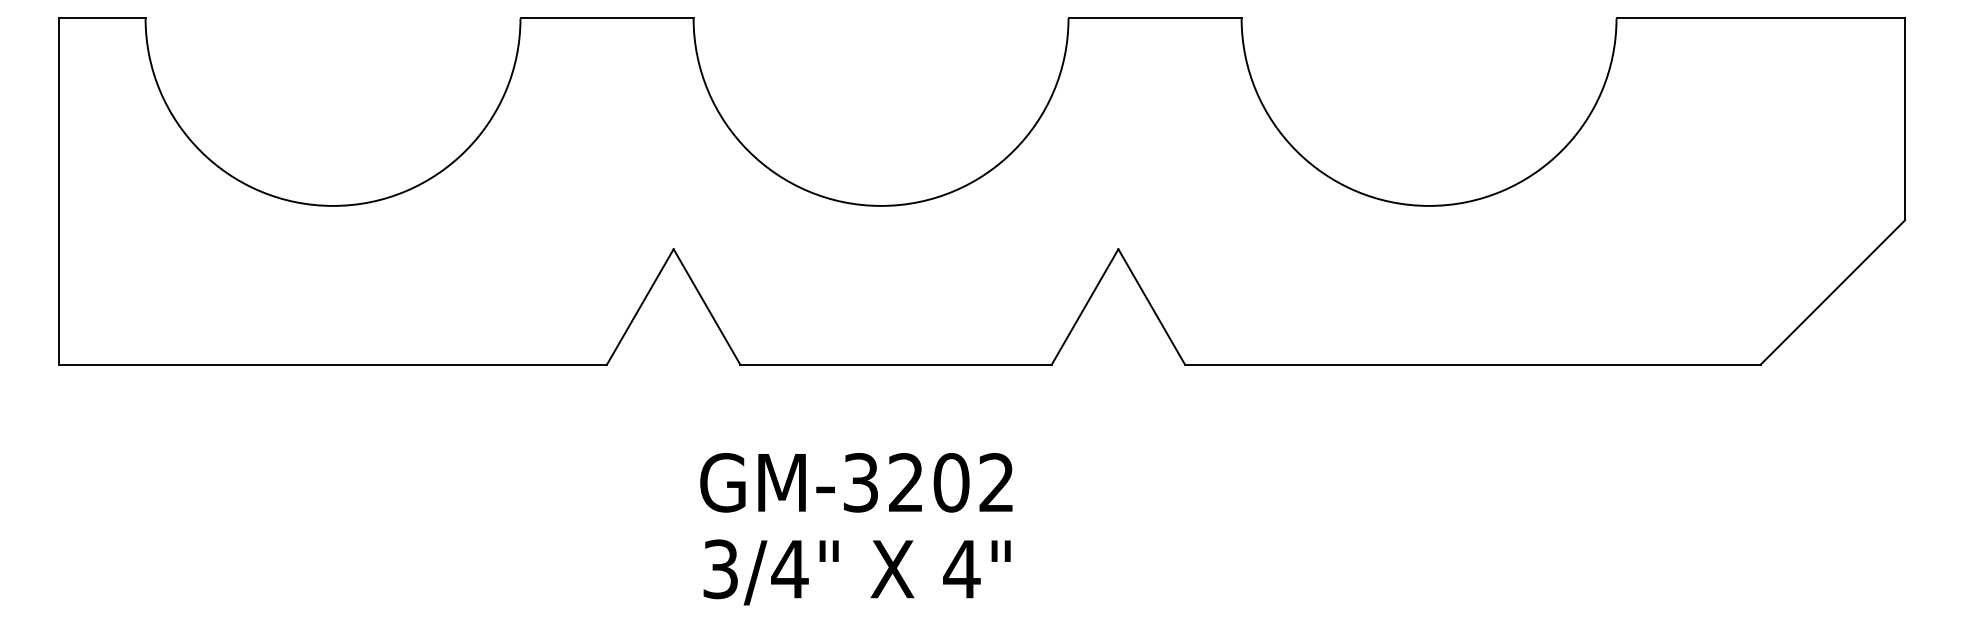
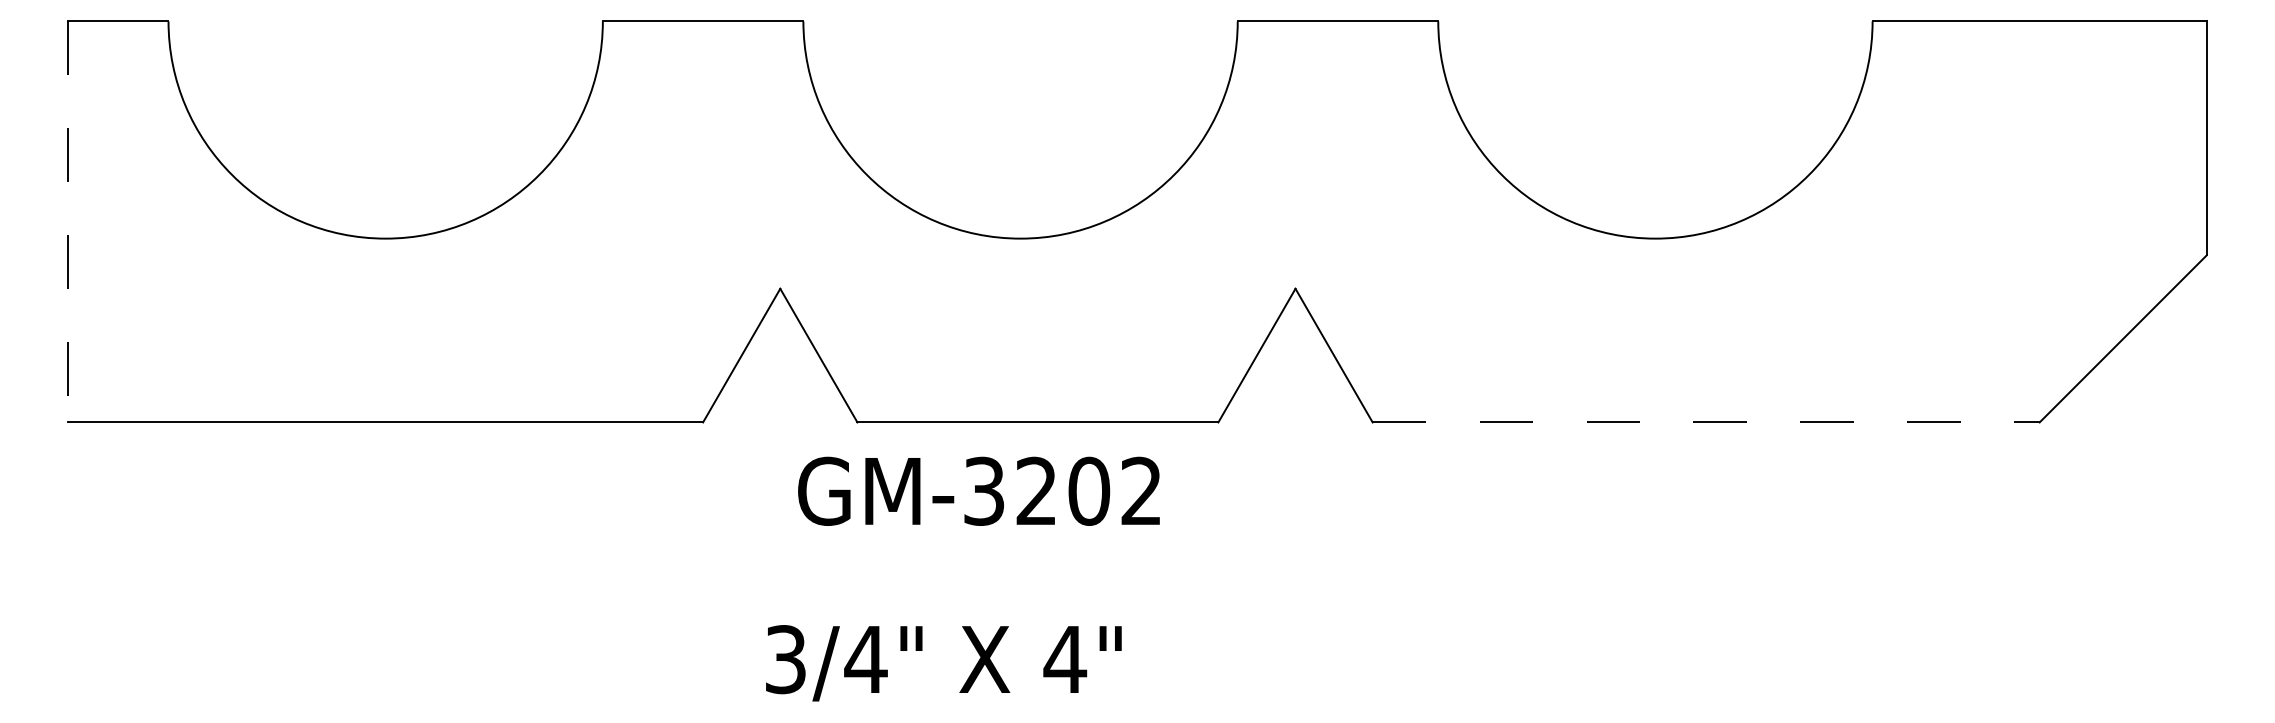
line: (59, 192) -> (68, 222), solid -> dashed
line: (1473, 364) -> (1706, 422), solid -> dashed
text: (855, 482) -> (978, 490), moved
text: (856, 572) -> (943, 663), moved

